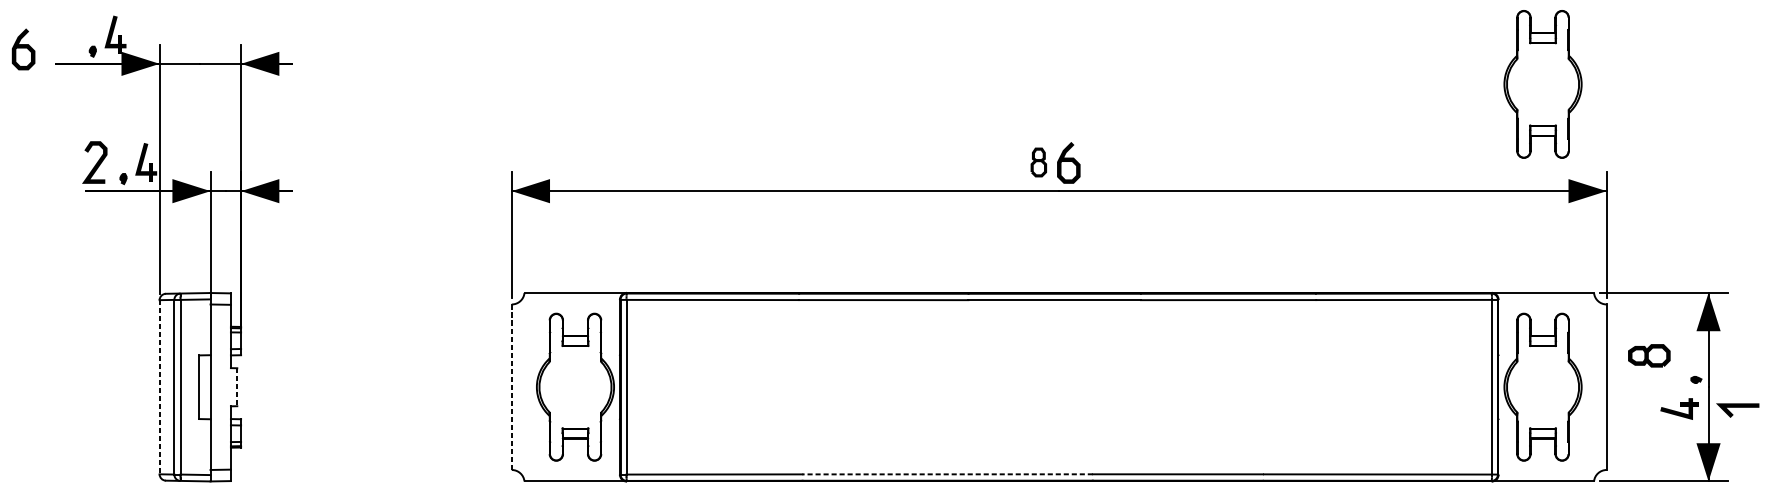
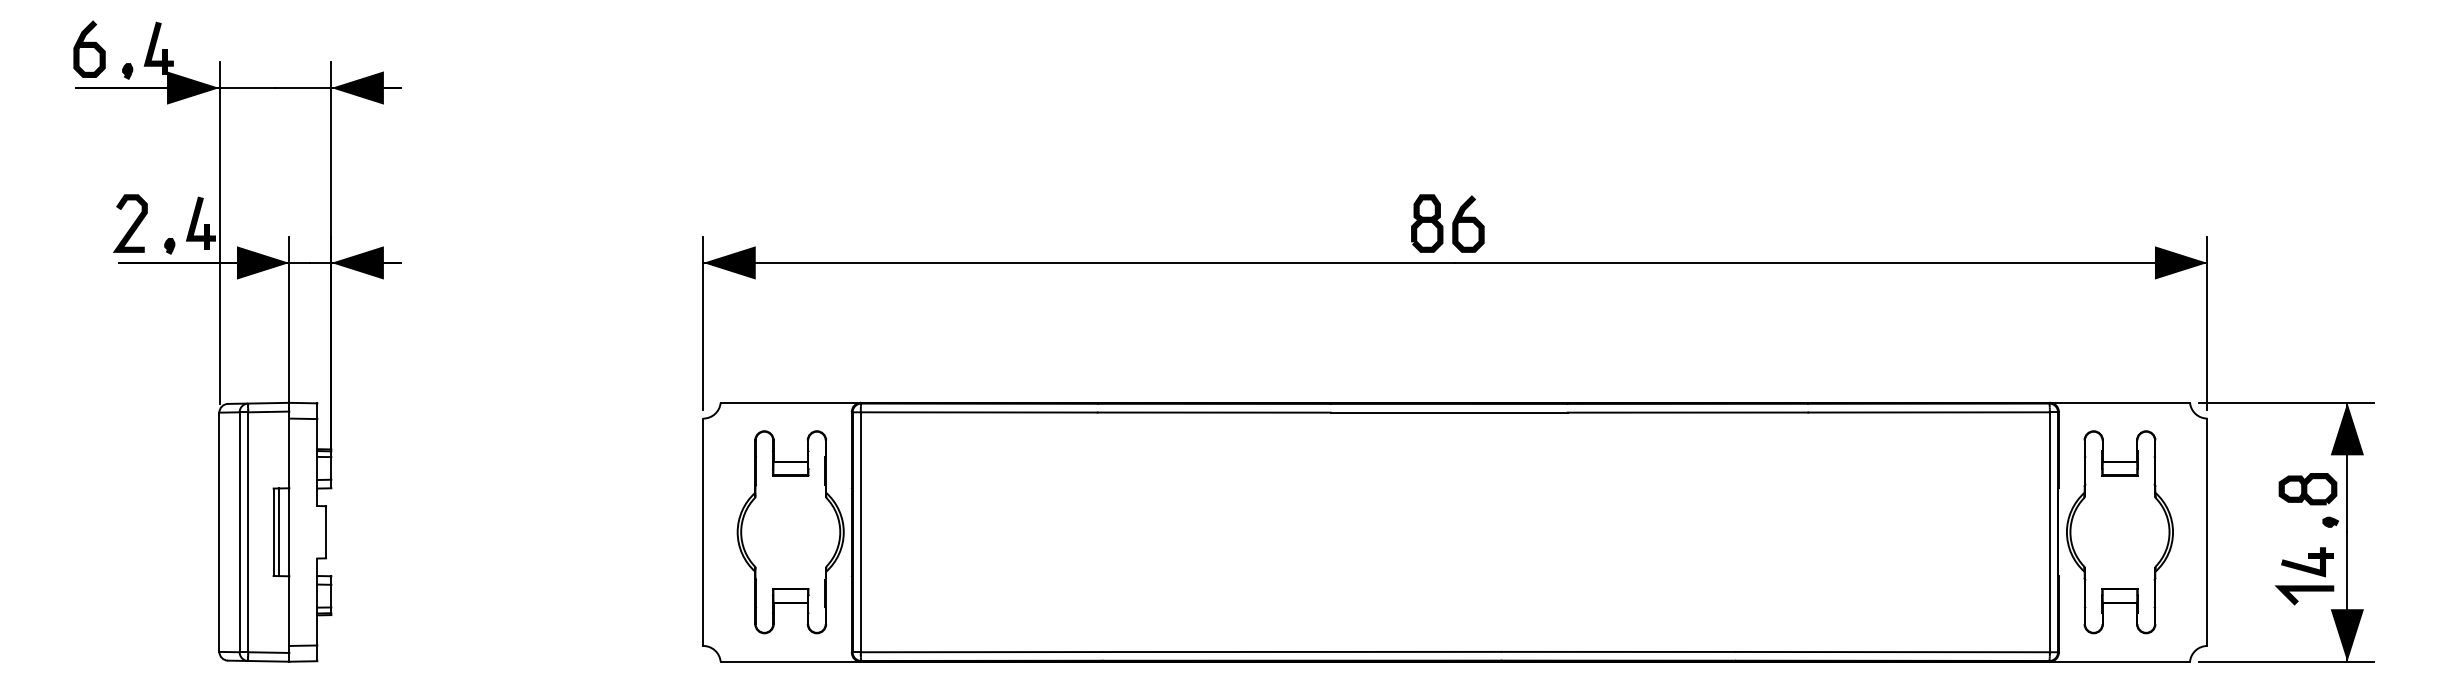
curve: (23, 48) -> (89, 47), moved
part: (1542, 84) -> (2119, 116), removed
part: (1038, 162) -> (1427, 223), size x1.43
part: (1648, 356) -> (2307, 489), moved
line: (159, 387) -> (219, 532), dashed -> solid
line: (202, 387) -> (278, 532), added
line: (237, 387) -> (326, 532), dashed -> solid
line: (511, 387) -> (703, 532), dashed -> solid
line: (1737, 407) -> (2304, 591), moved
line: (947, 474) -> (1301, 651), dashed -> solid

